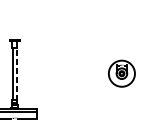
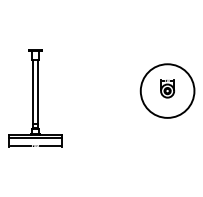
circle: (121, 73) -> (167, 90), size x1.67
line: (16, 74) -> (37, 91), dashed -> solid

